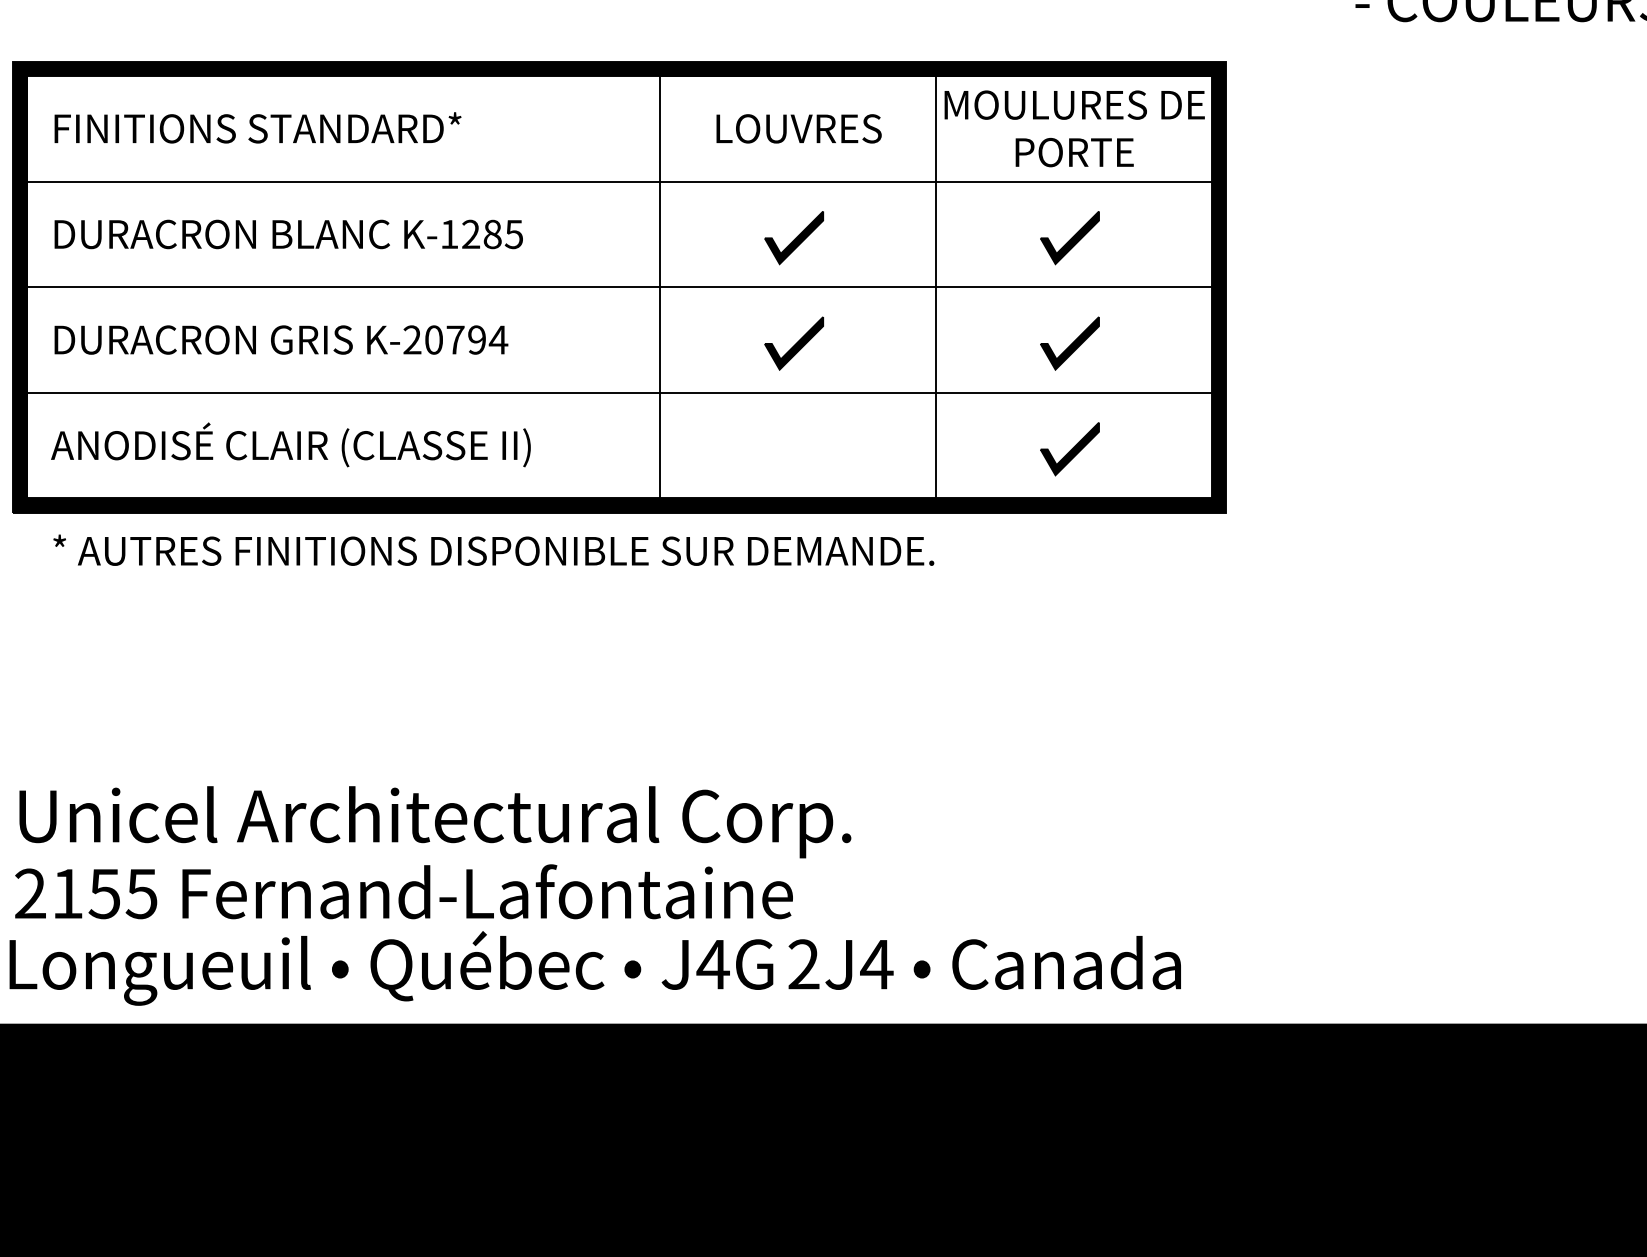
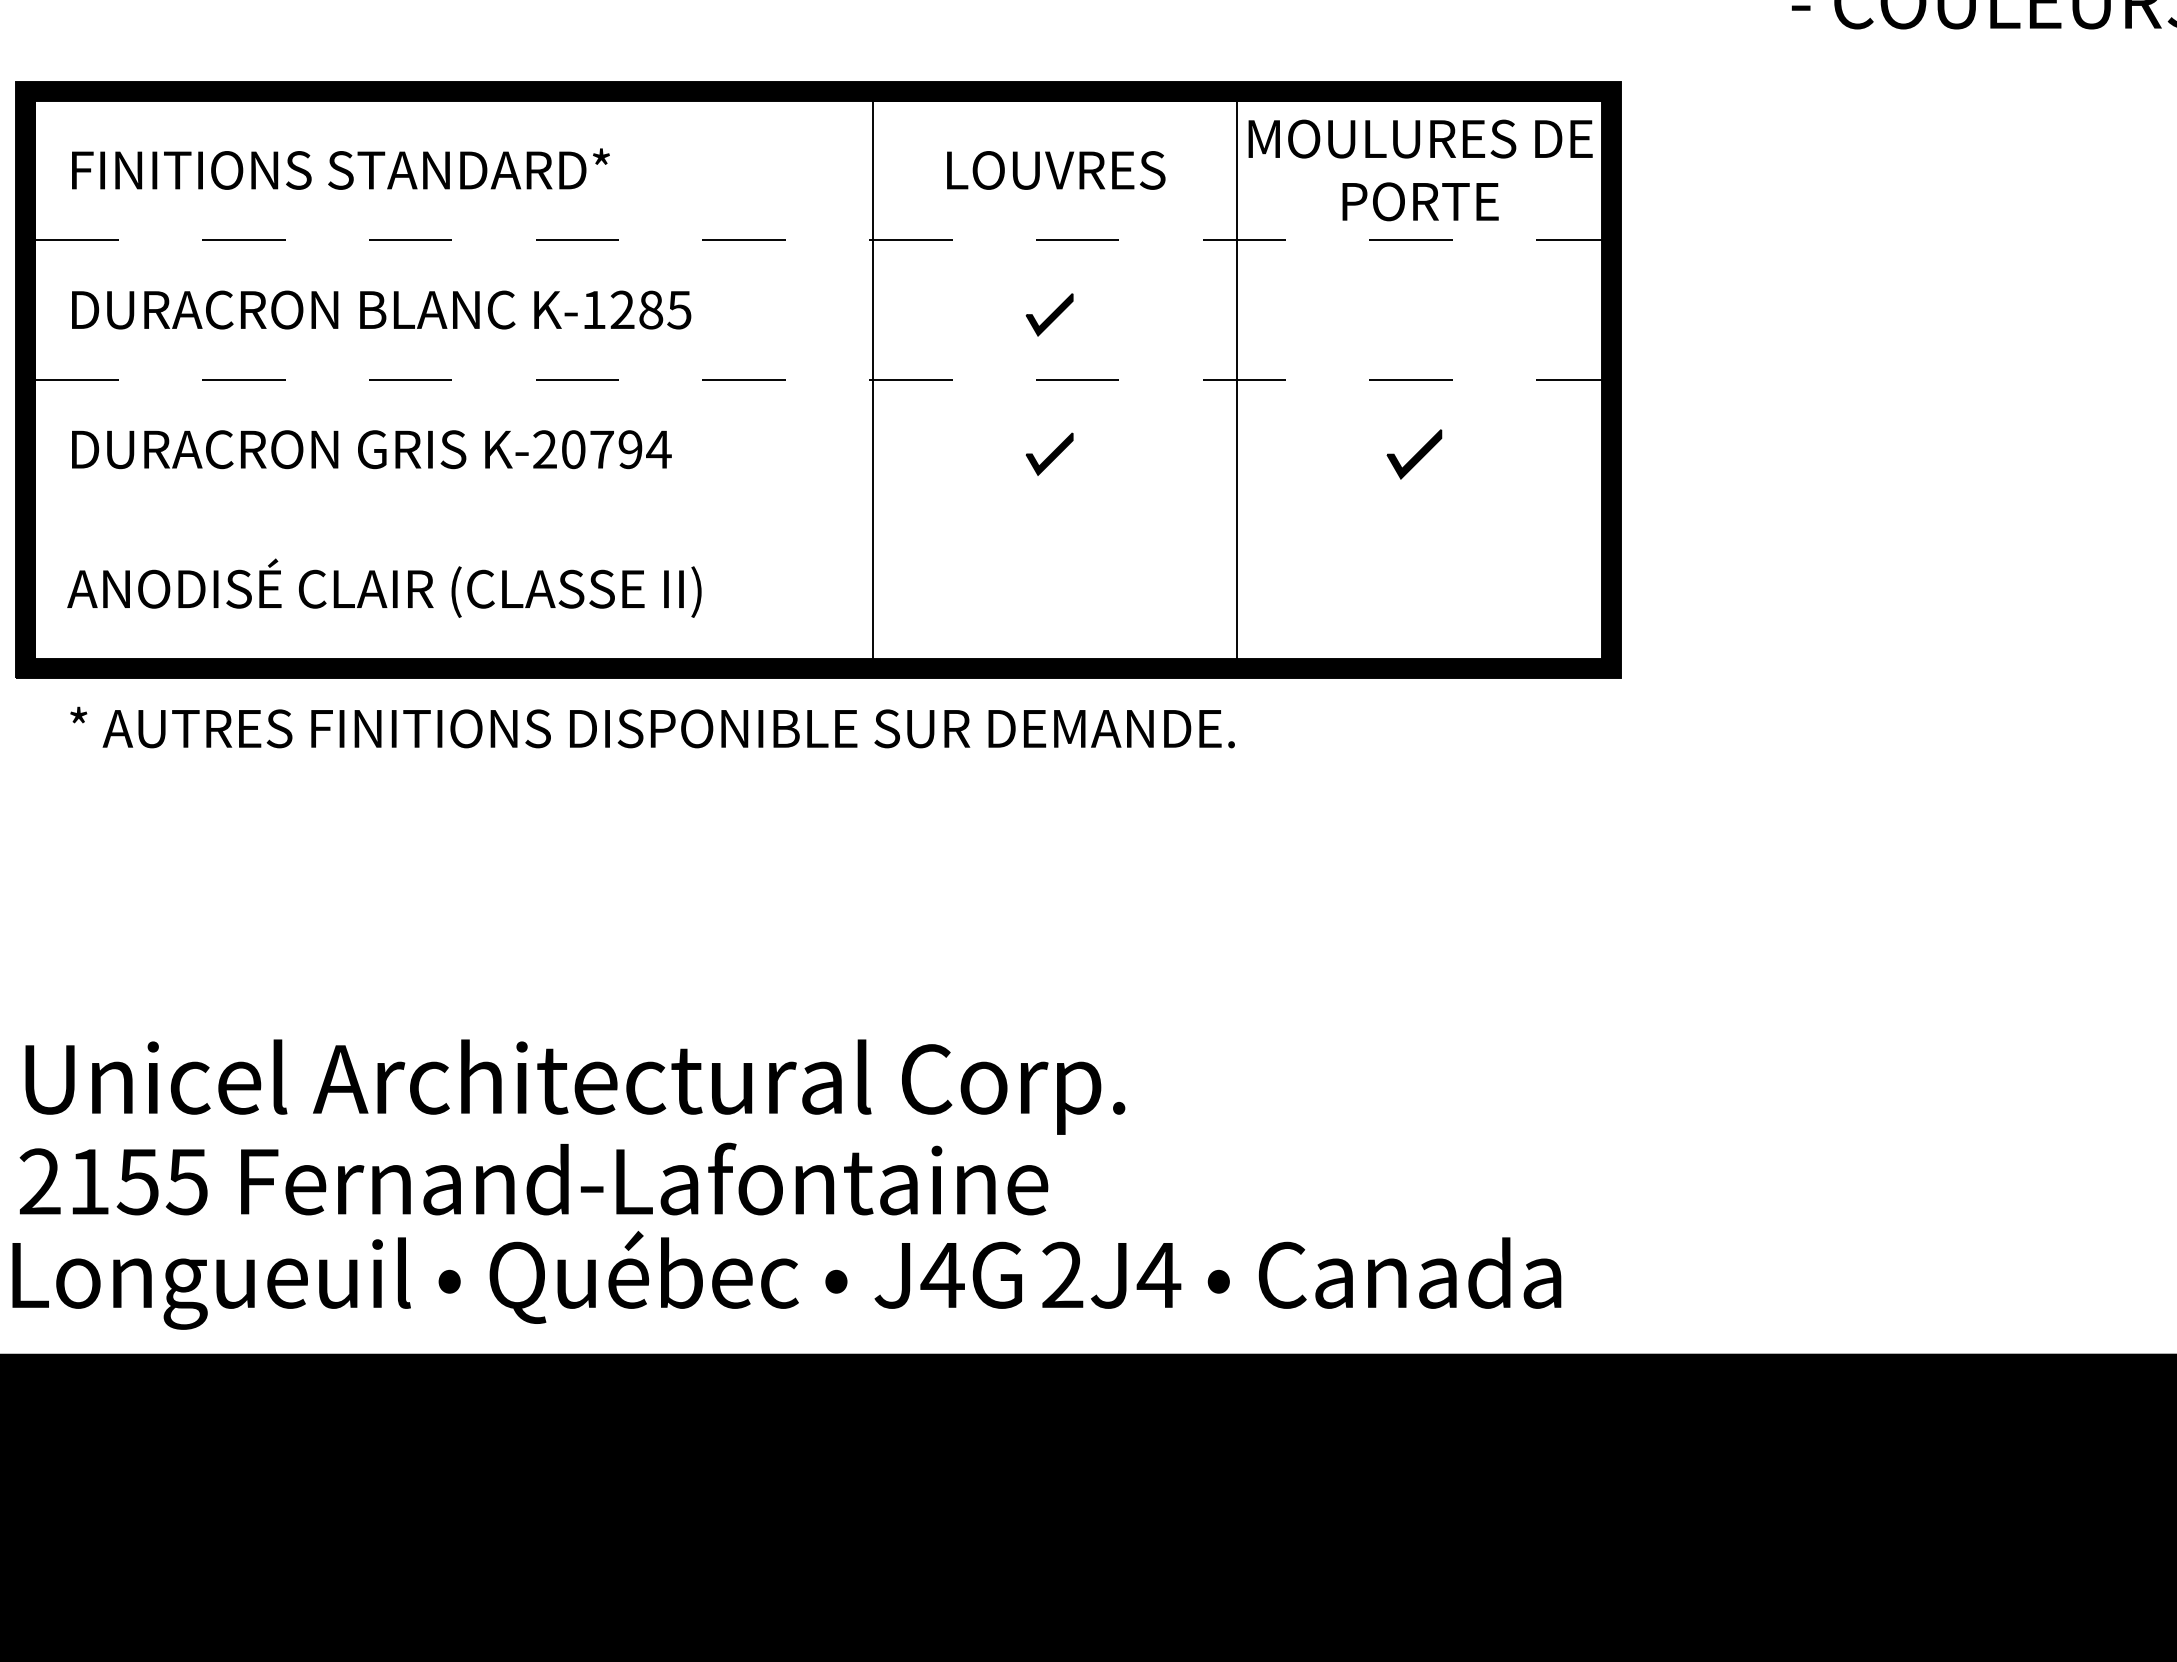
line: (620, 181) -> (819, 240), solid -> dashed
part: (794, 237) -> (1049, 314), size x0.6
part: (1070, 237) -> (1414, 314), removed
line: (620, 286) -> (819, 379), solid -> dashed
part: (794, 342) -> (1049, 453), size x0.6
part: (1070, 343) -> (1414, 454), size x0.7
line: (619, 392) -> (818, 519), removed
part: (1070, 448) -> (1414, 593), removed

